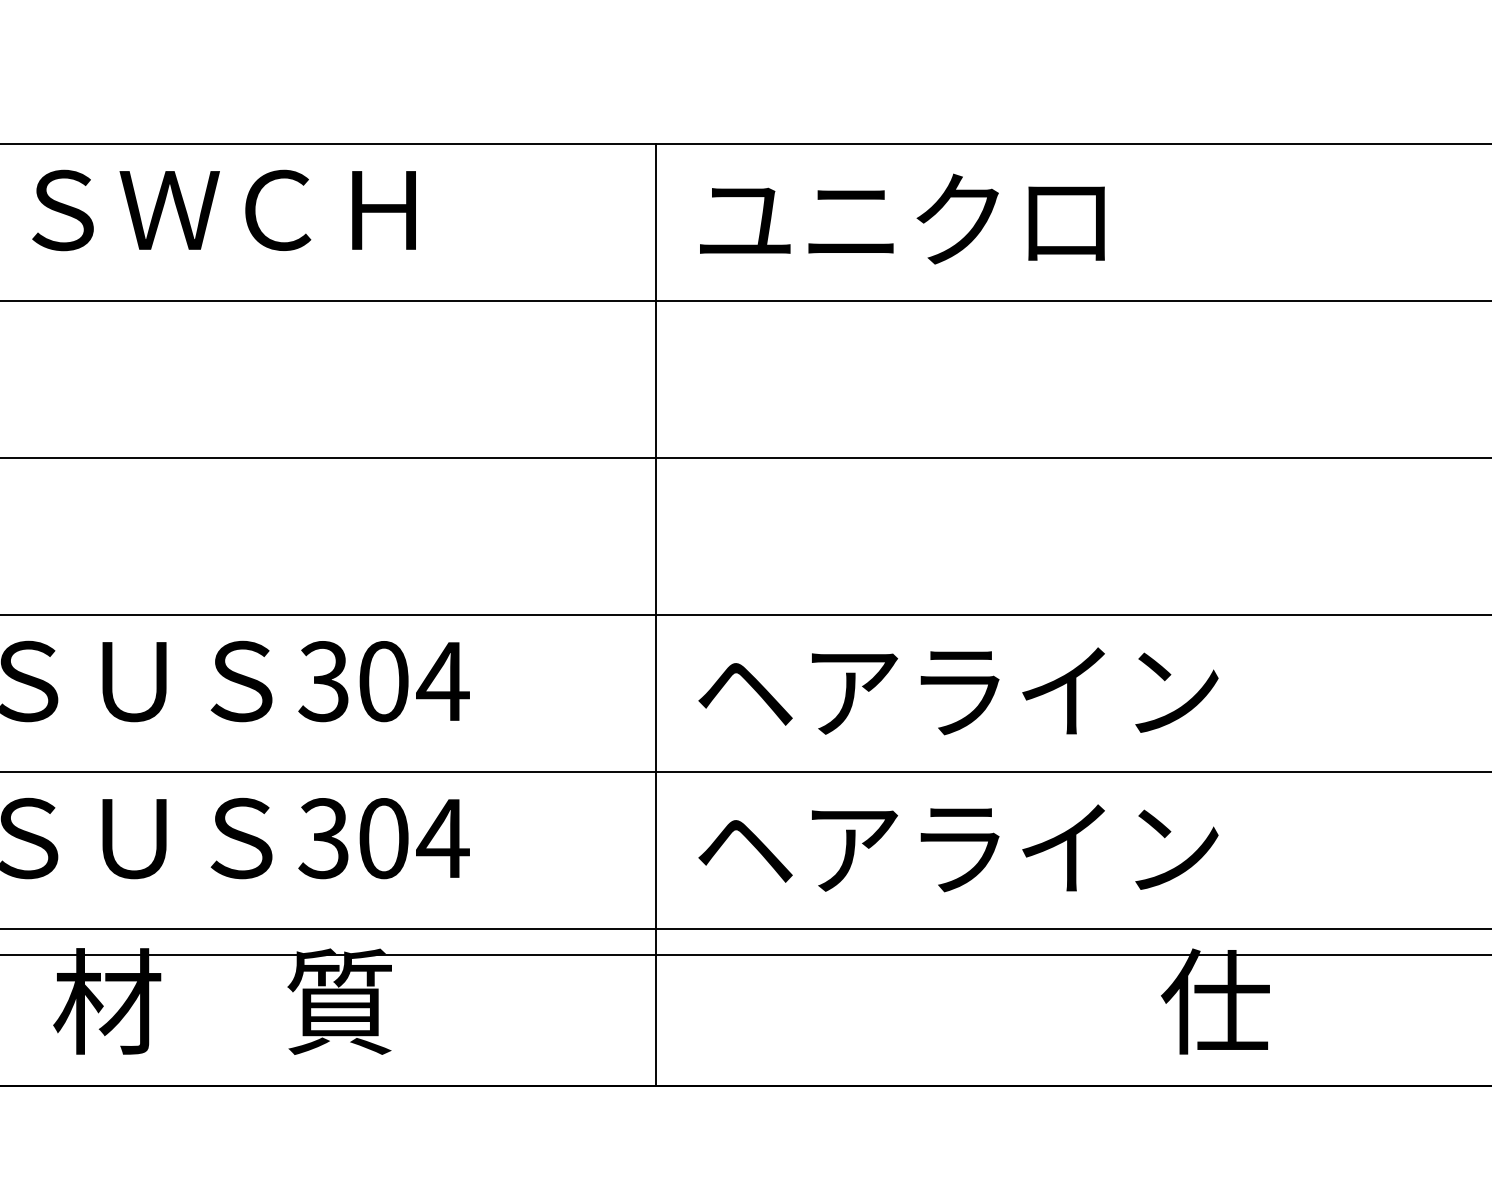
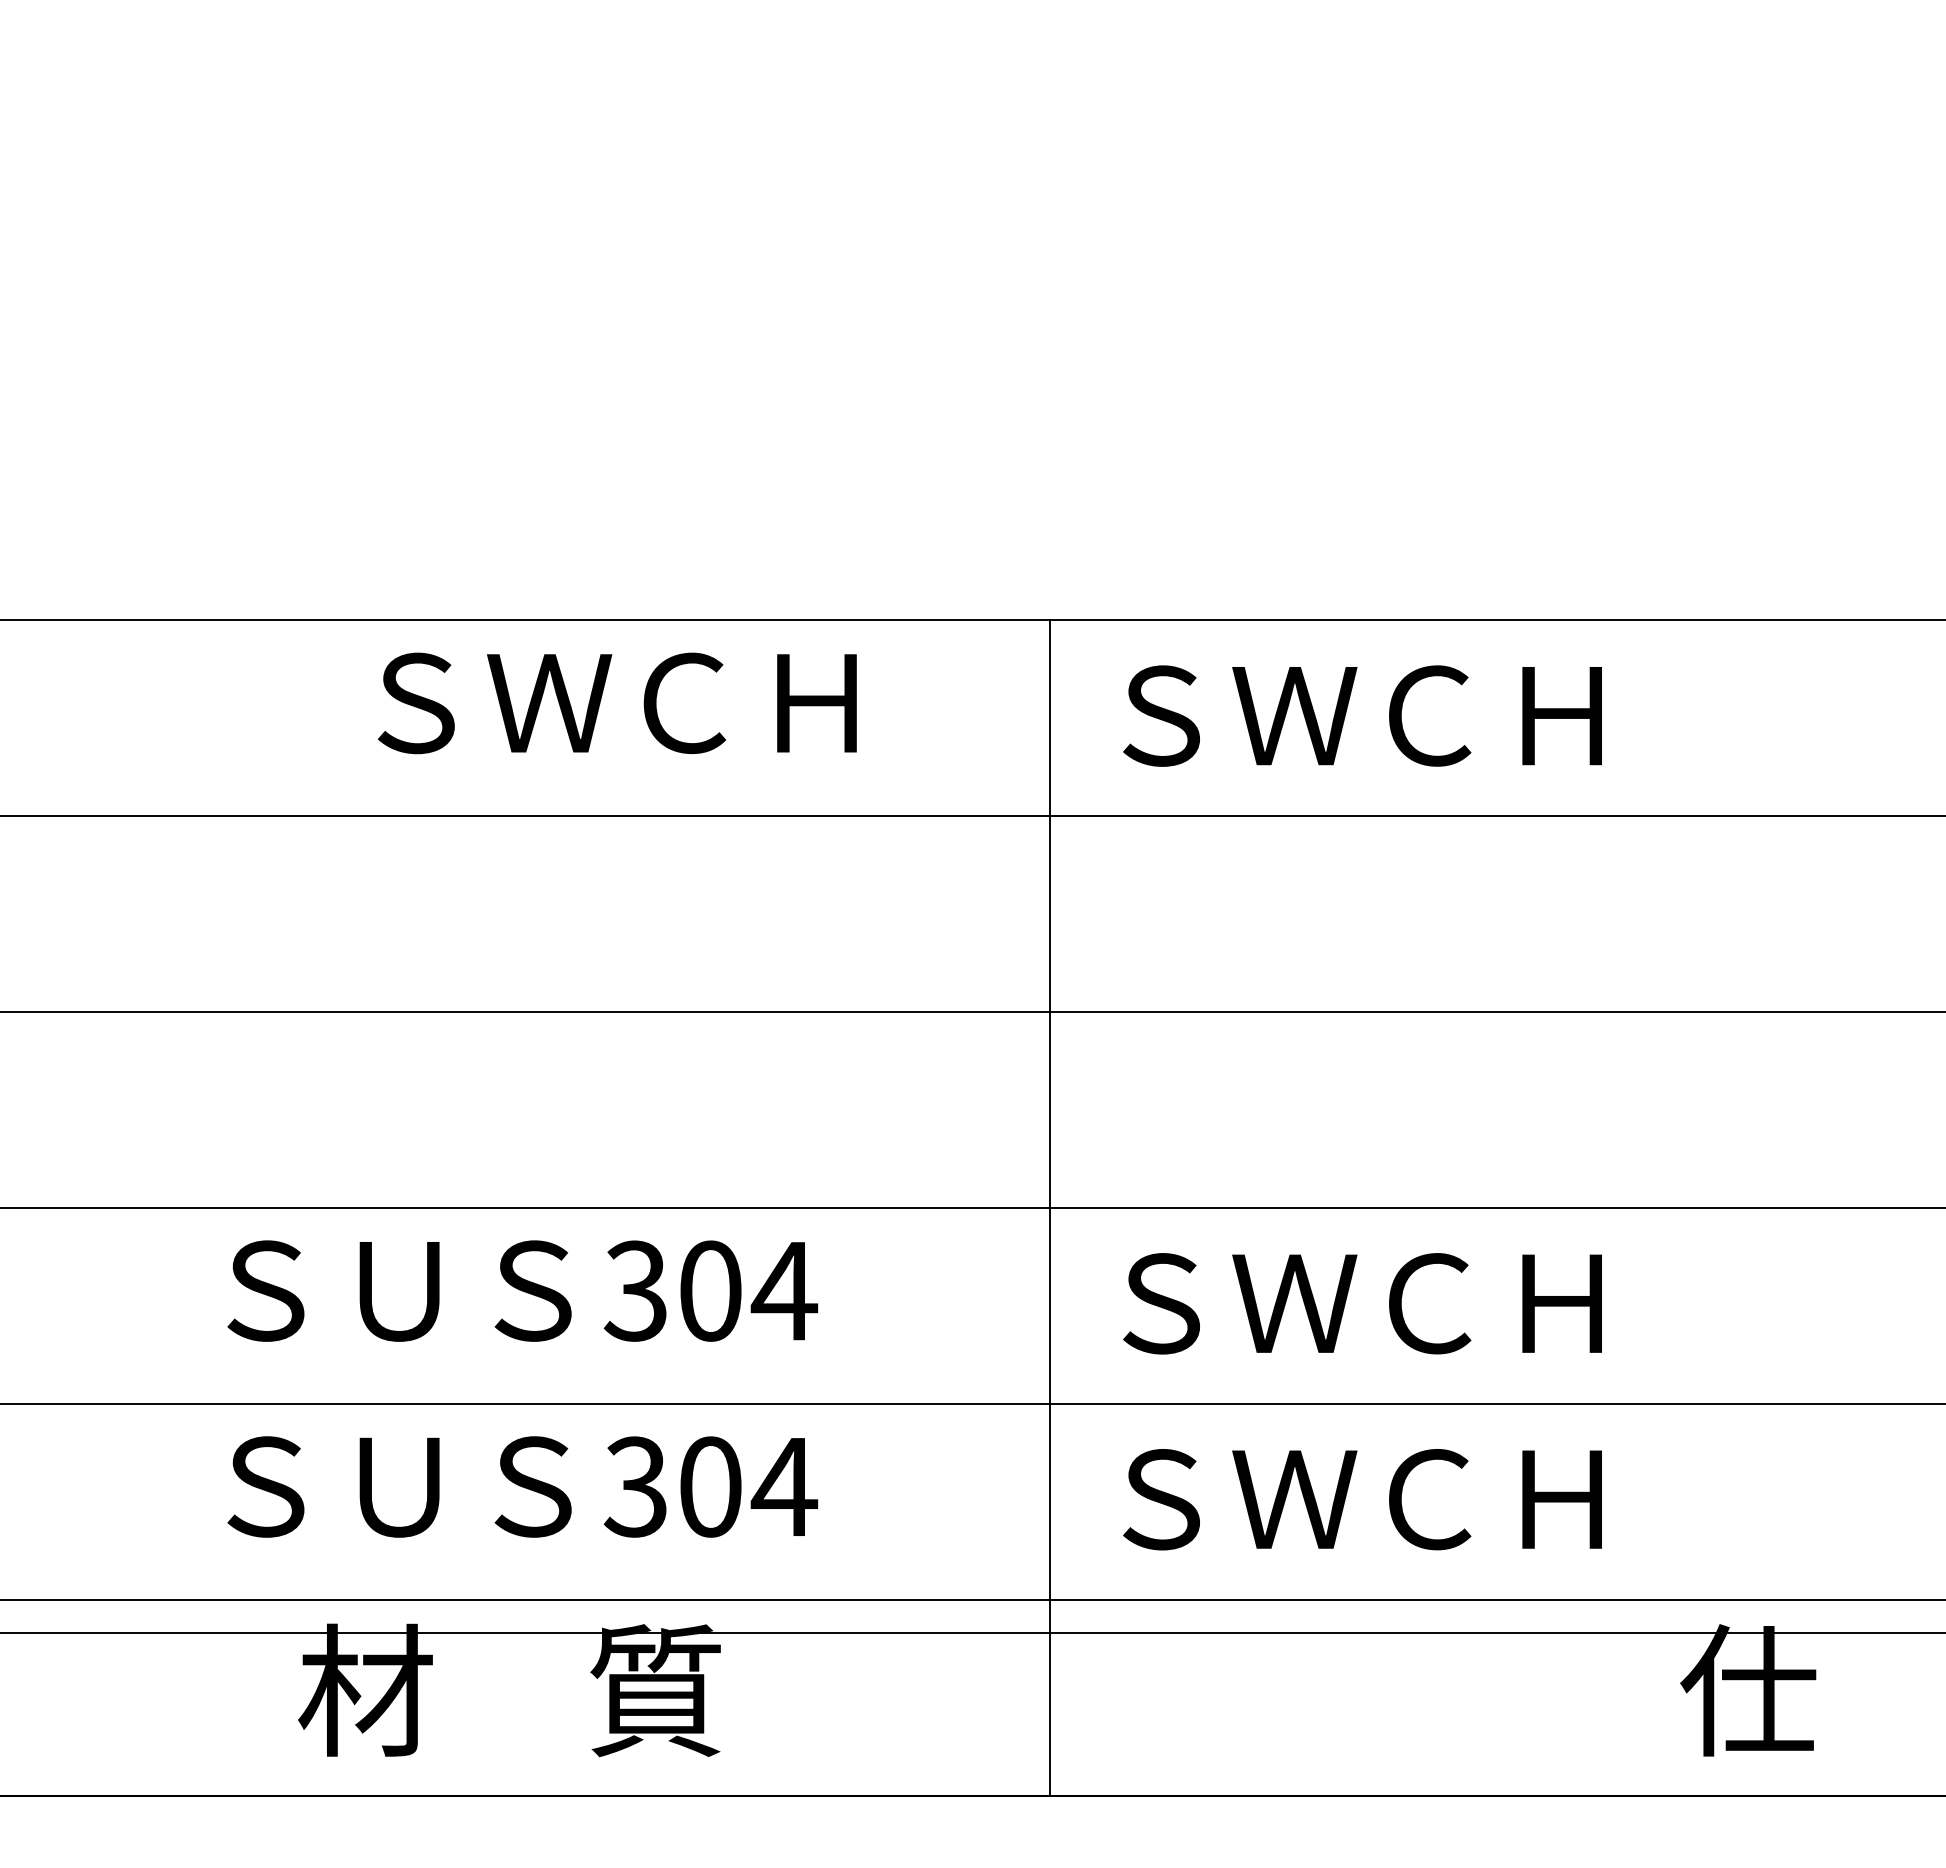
text: (224, 210) -> (617, 703), moved
text: (902, 218) -> (1357, 713), ユニクロ -> ＳＷＣＨ
text: (958, 691) -> (1427, 1303), ヘアライン -> ＳＷＣＨ
text: (958, 848) -> (1427, 1499), ヘアライン -> ＳＷＣＨ

